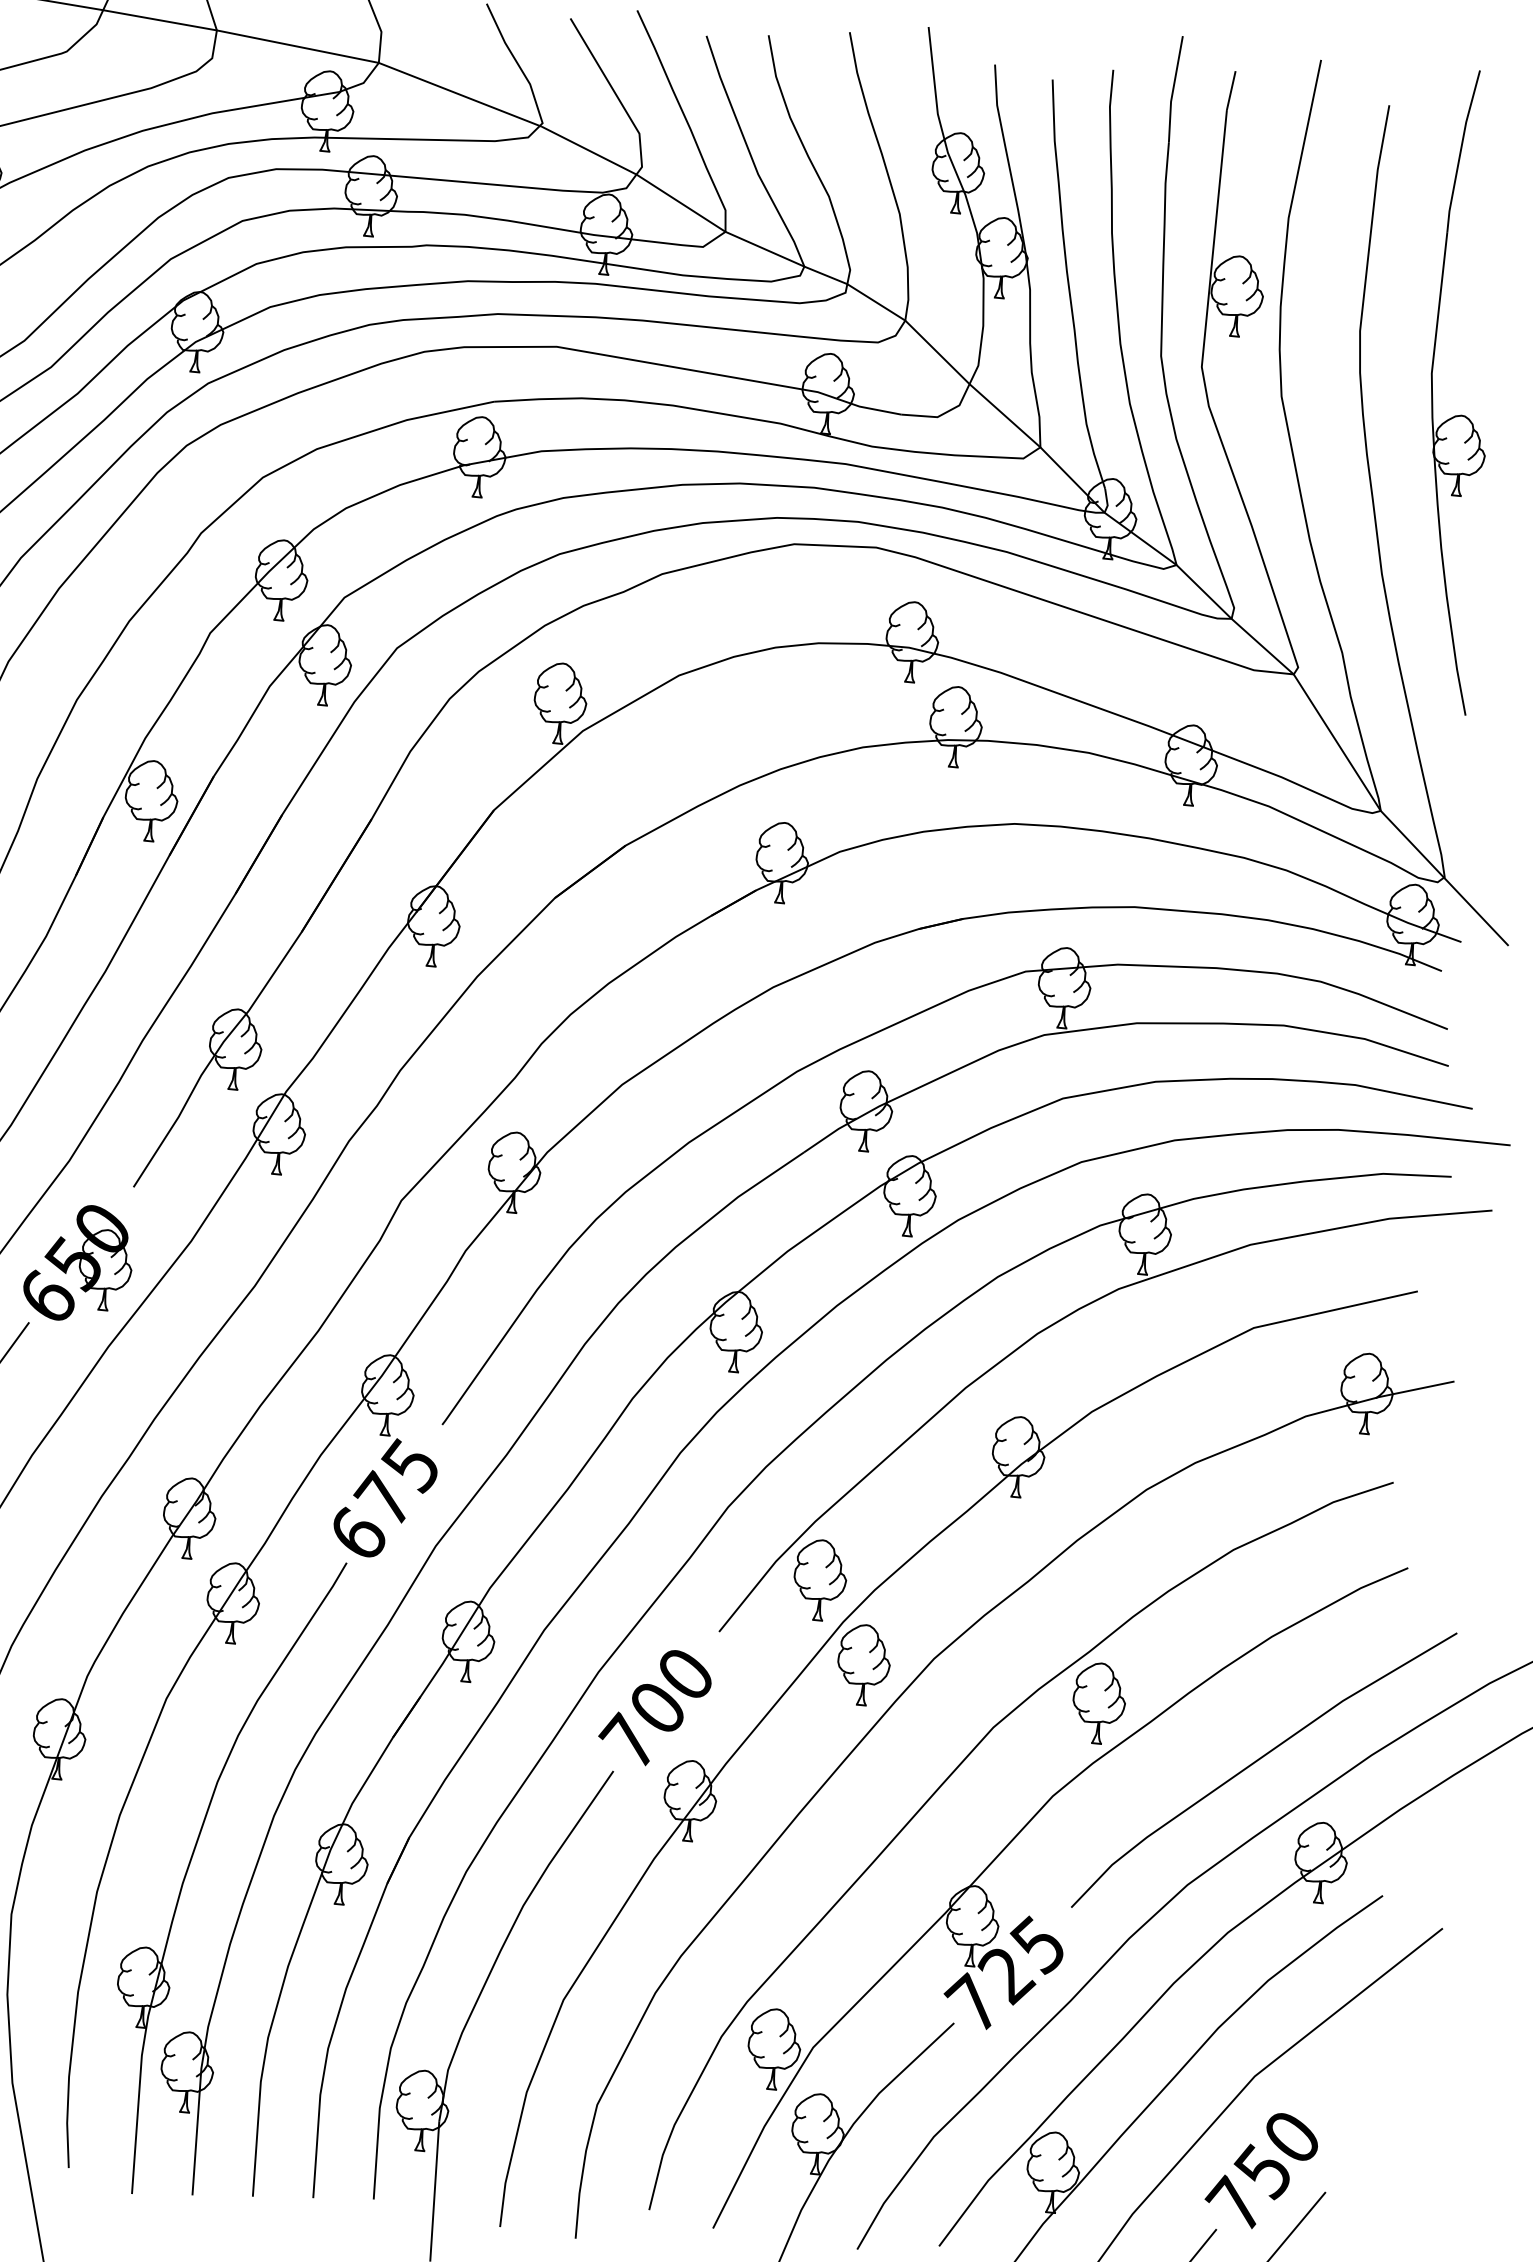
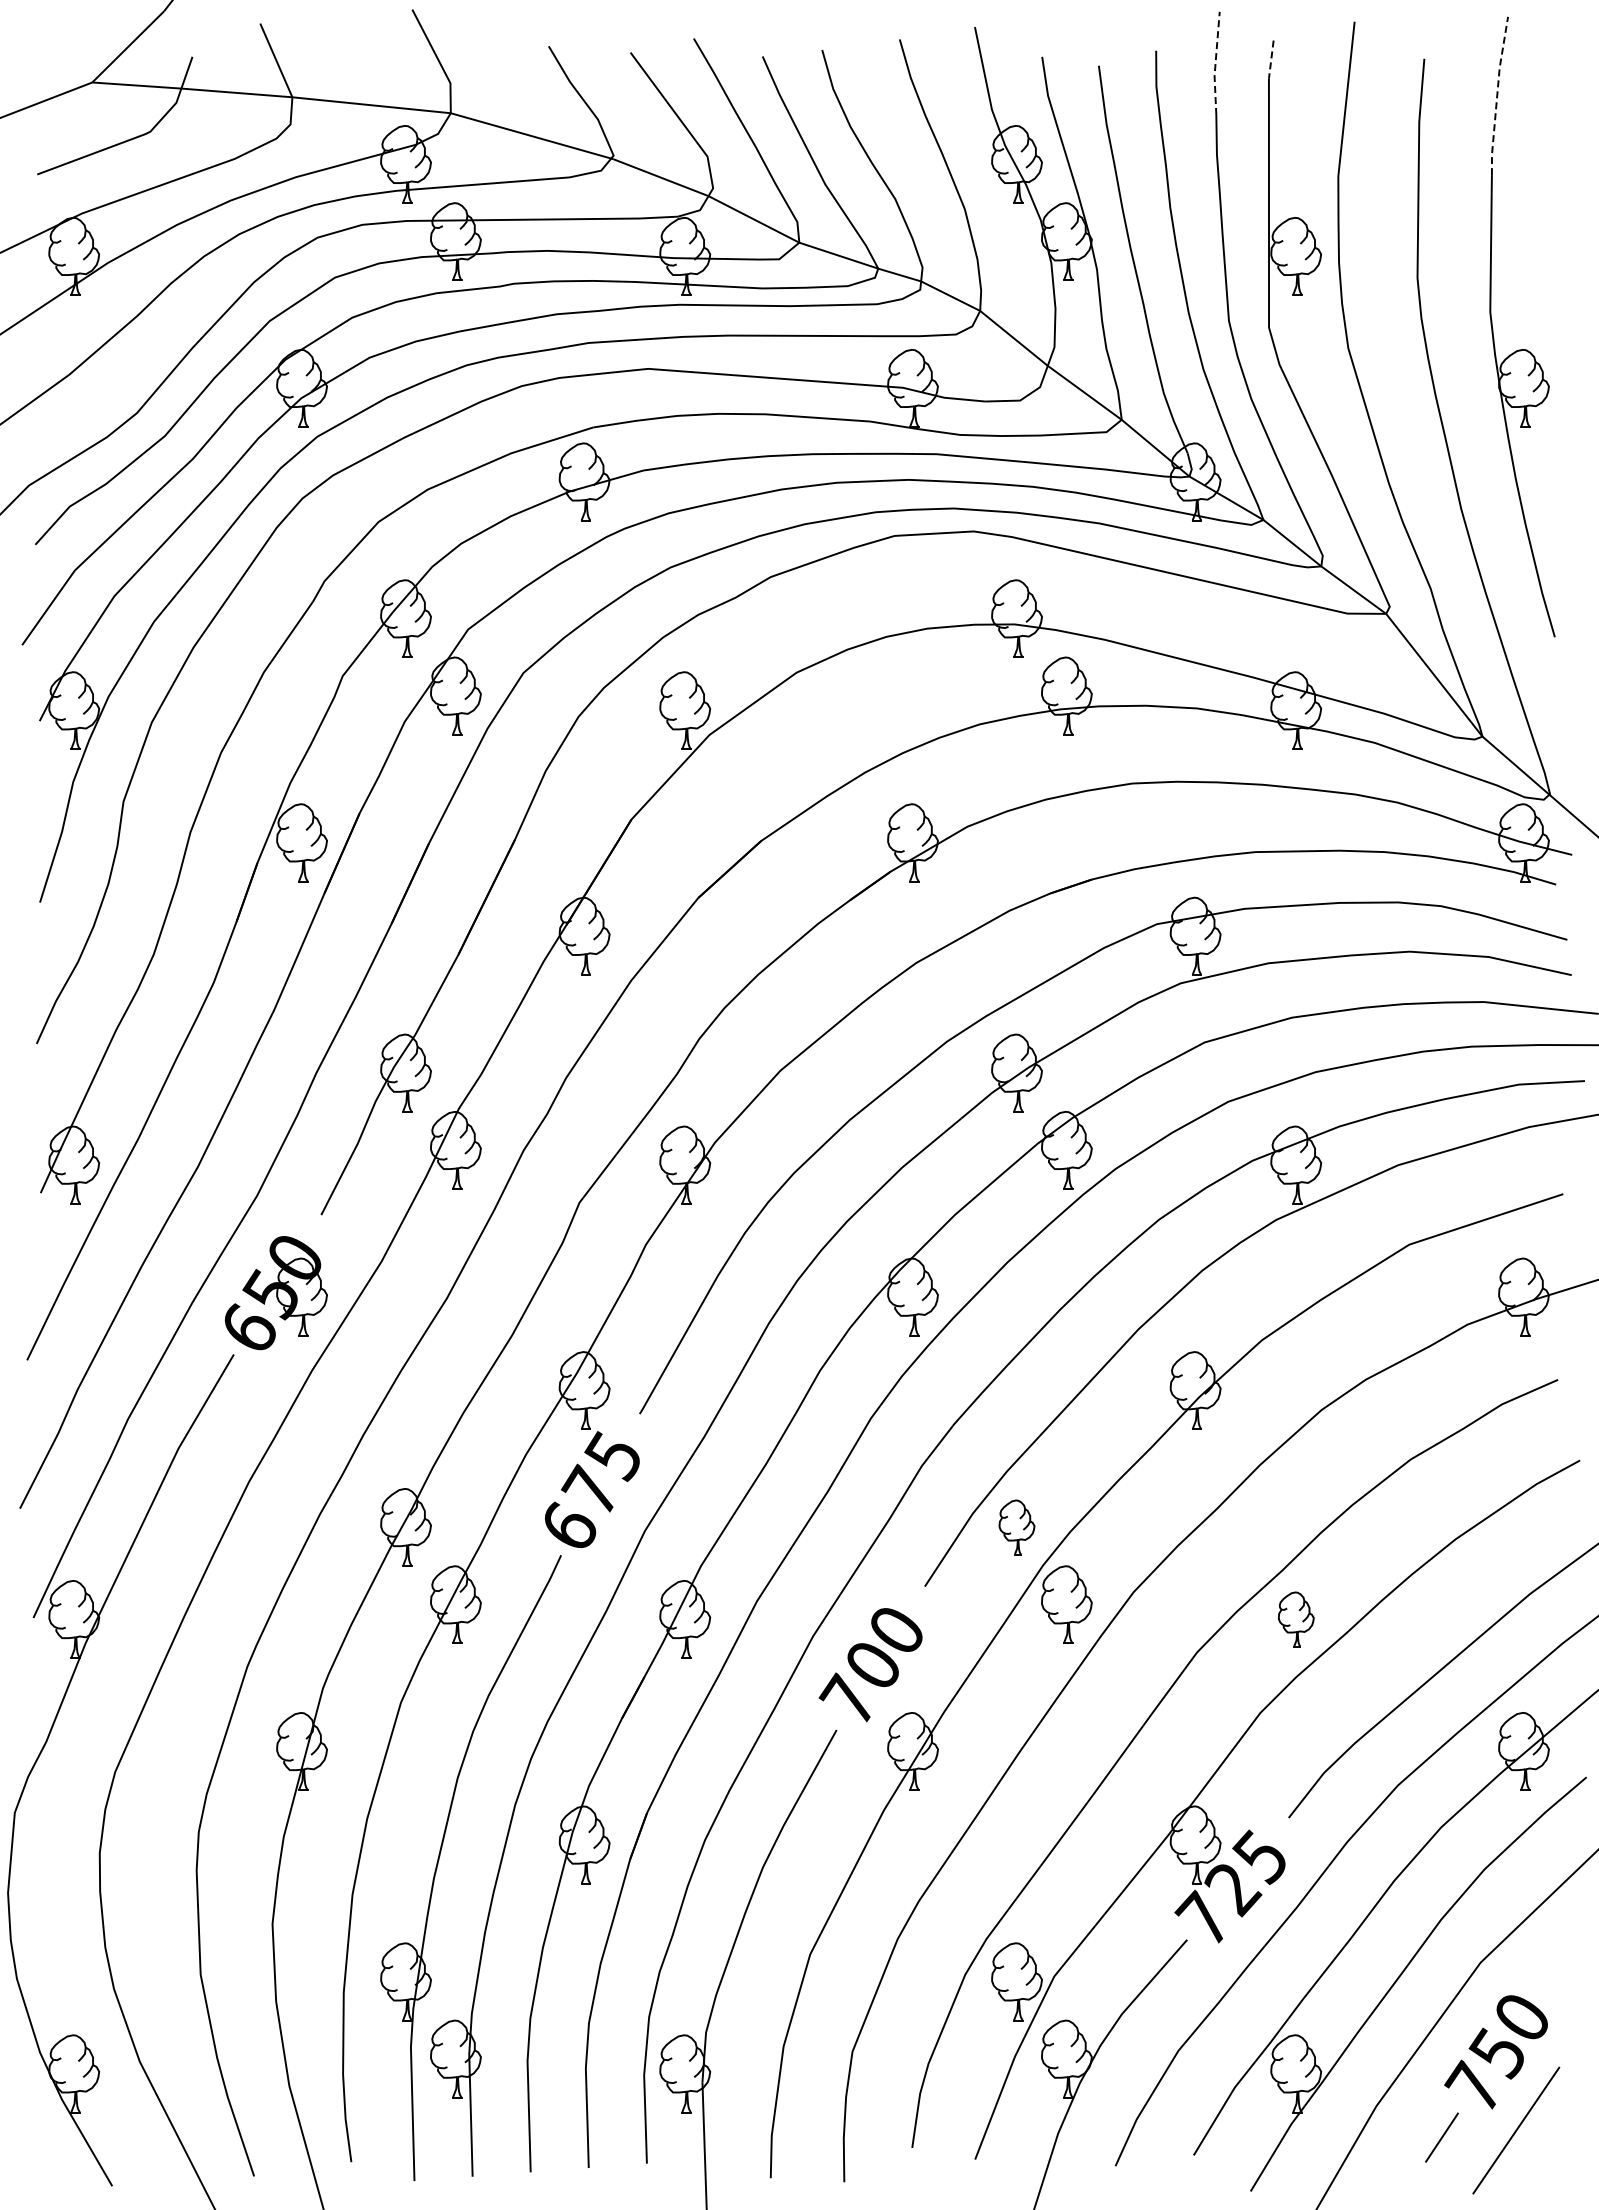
line: (1173, 90) -> (1215, 64), solid -> dashed
line: (1231, 91) -> (1271, 60), solid -> dashed
line: (1461, 150) -> (1497, 95), solid -> dashed
part: (819, 1580) -> (1016, 1527), size x0.7
part: (1099, 1703) -> (1296, 1619), size x0.7

